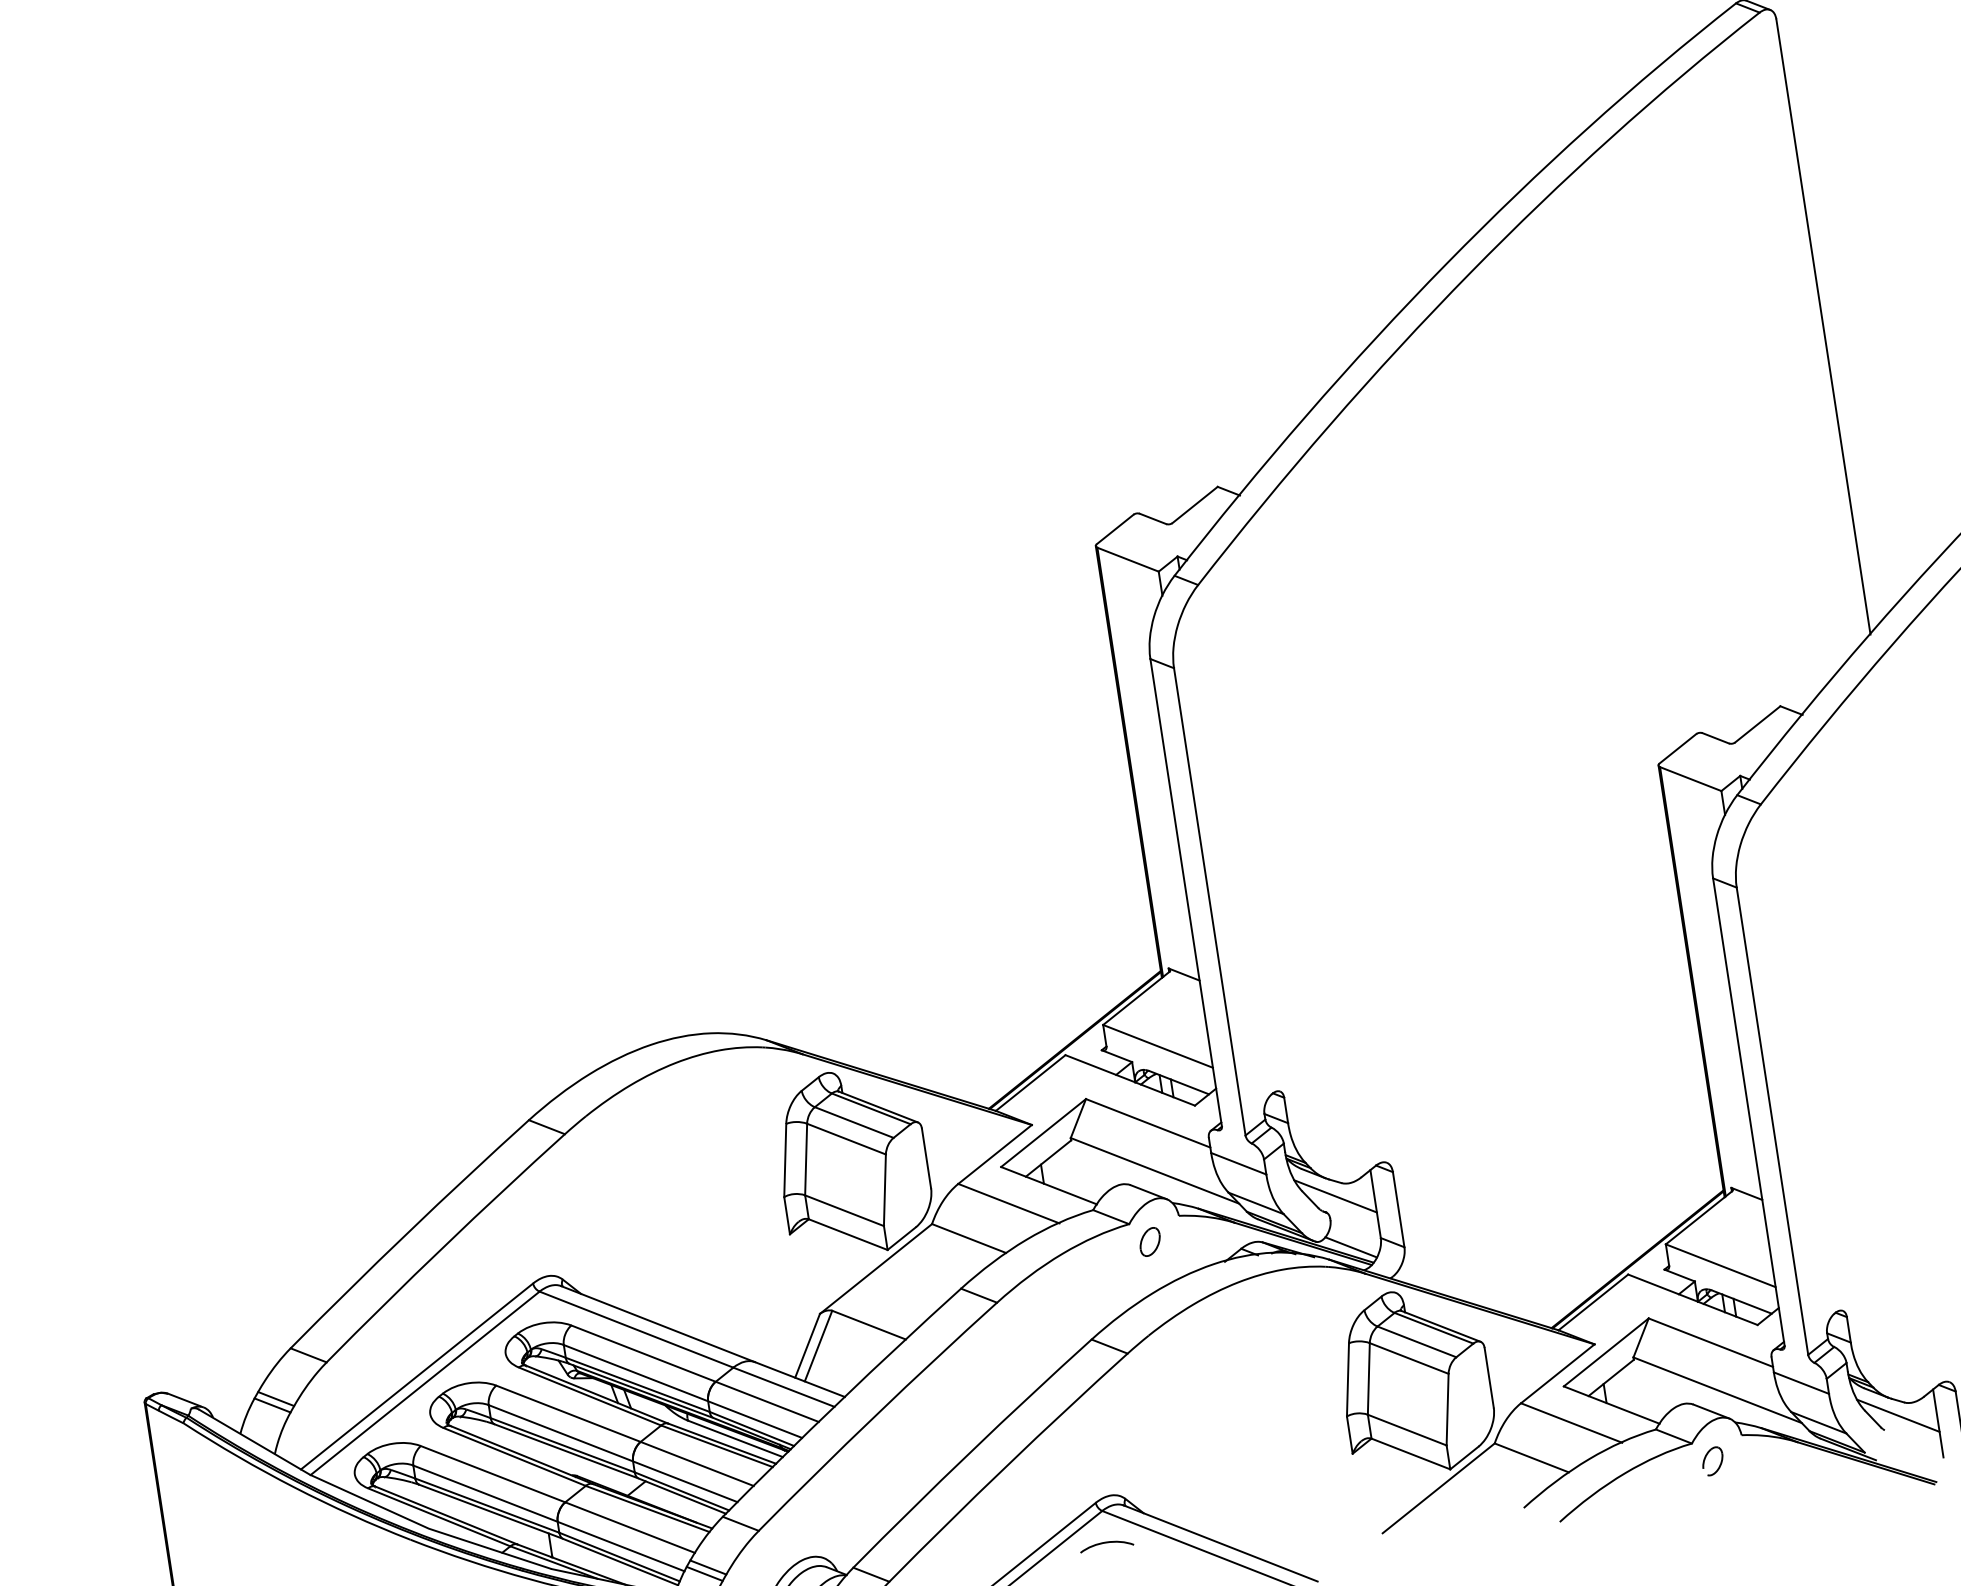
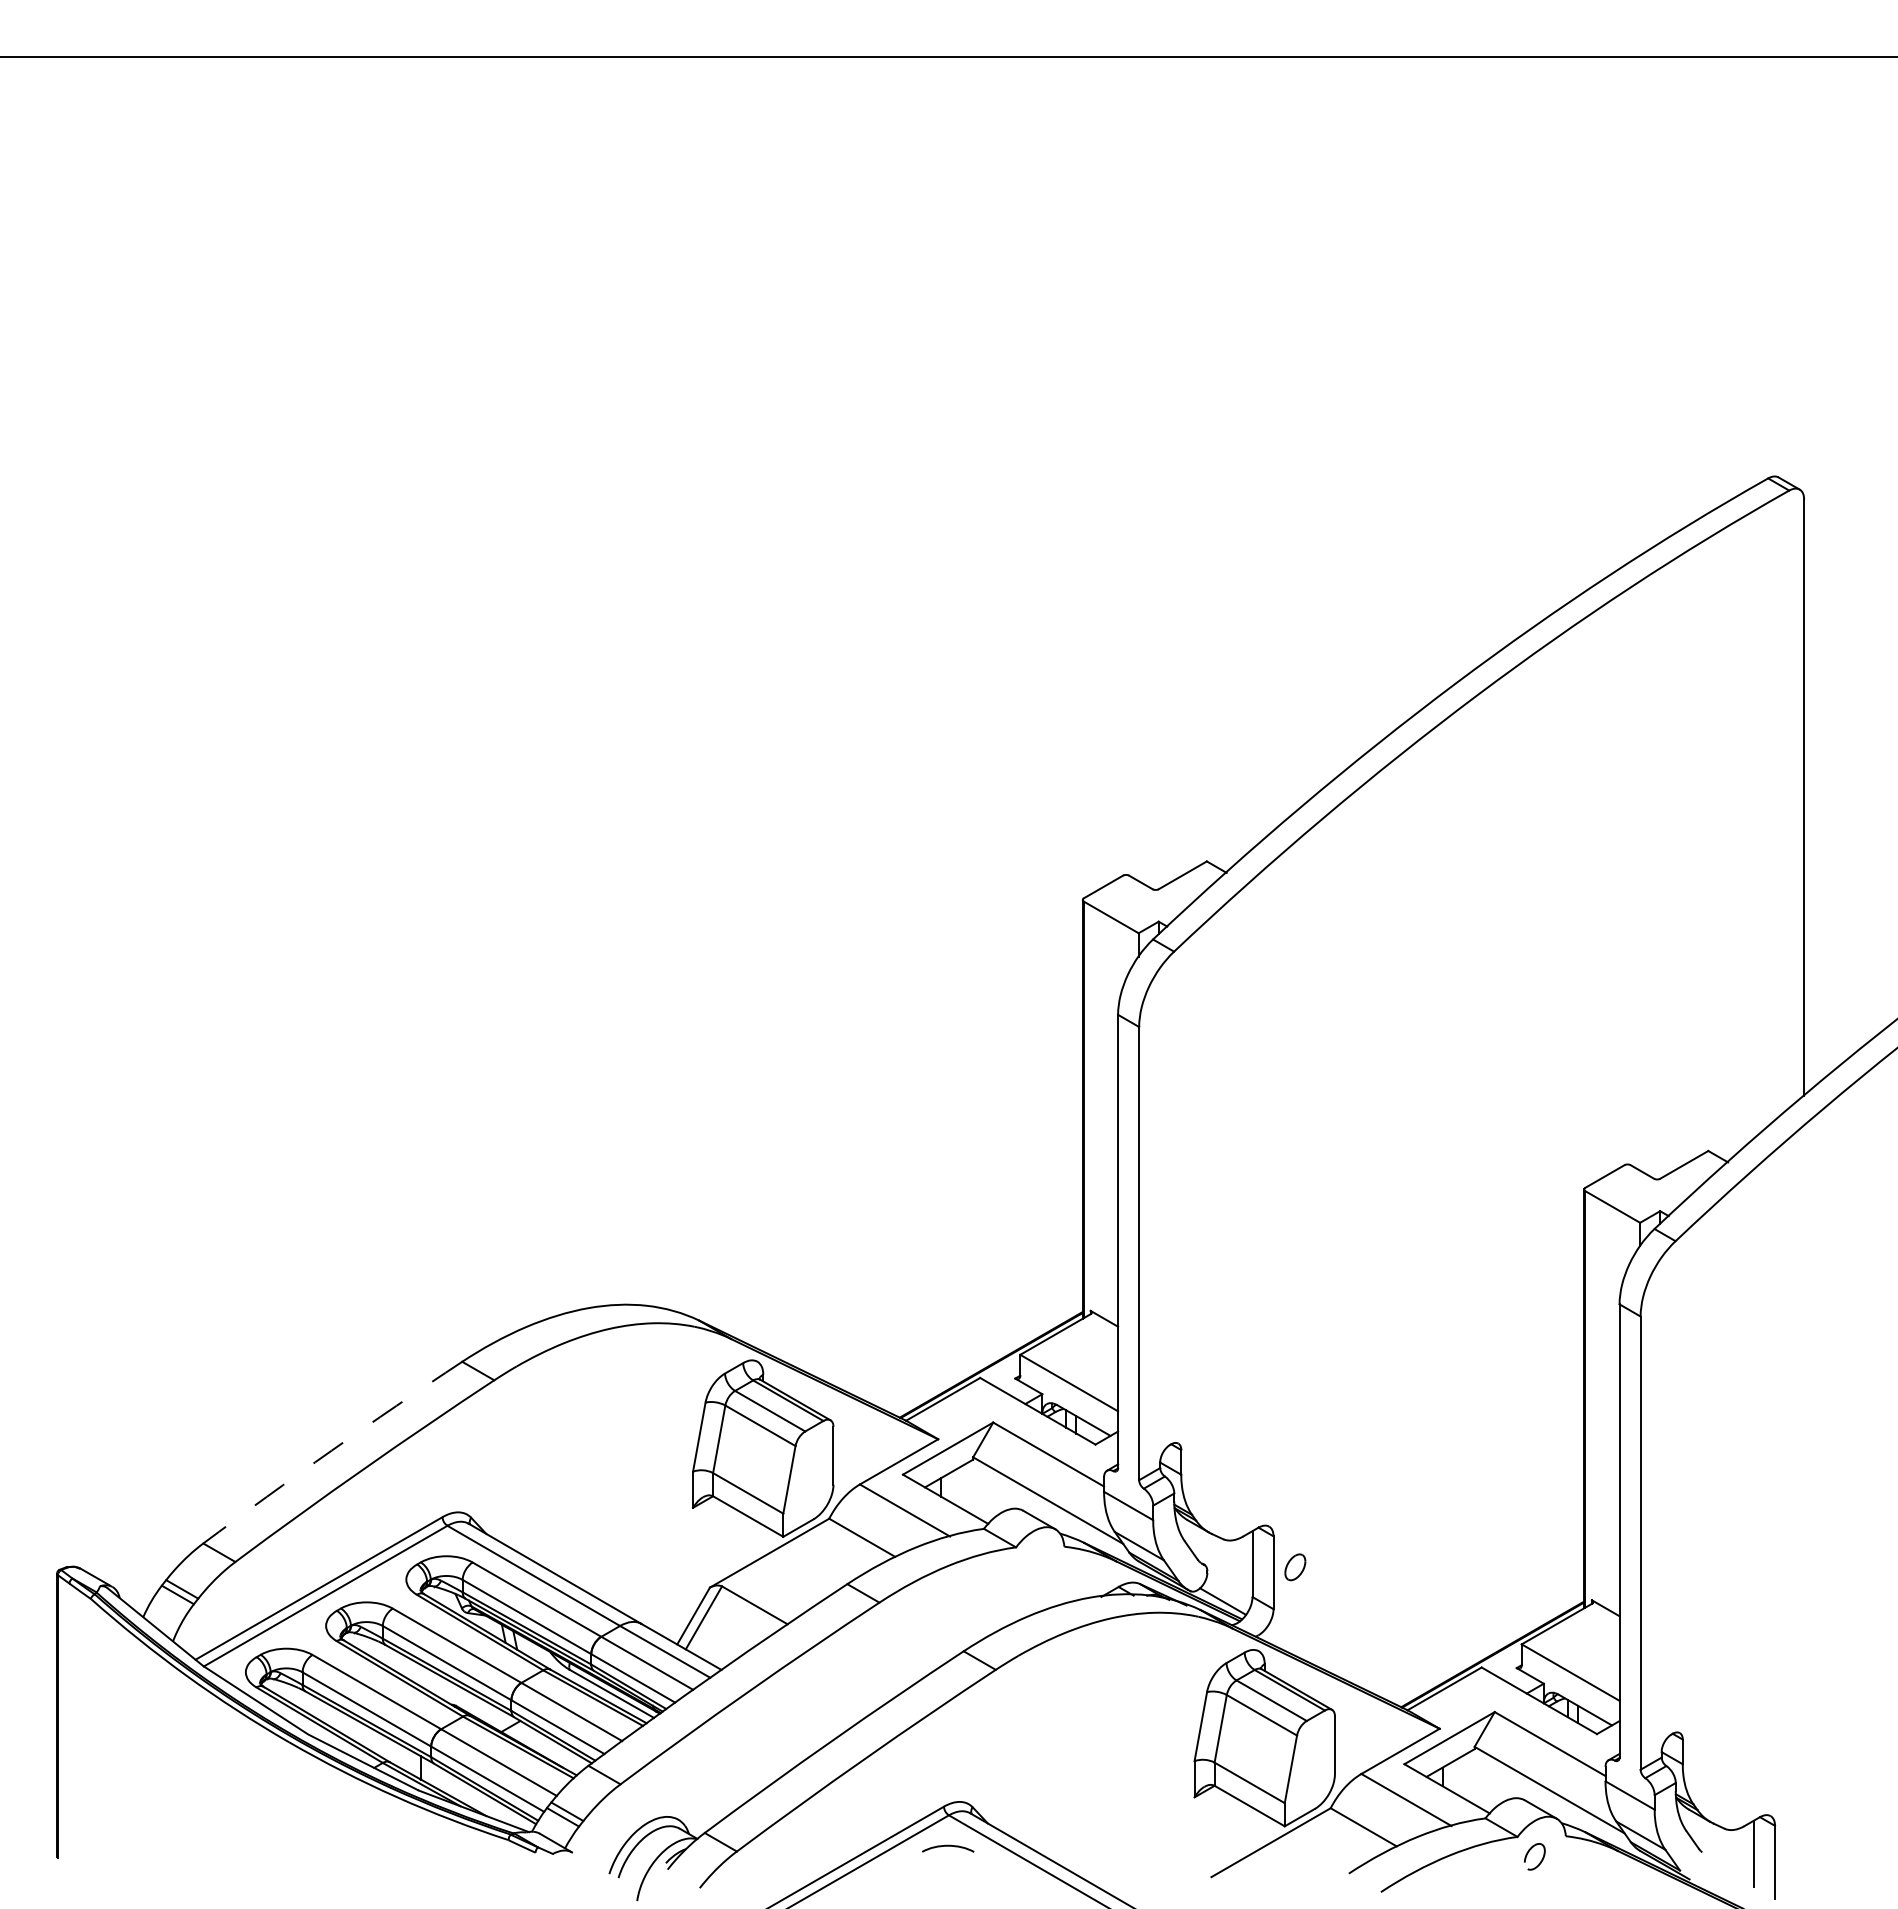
line: (1335, 1195) -> (1215, 1550), removed
arc: (408, 1232) -> (331, 1450), solid -> dashed
part: (1150, 1242) -> (1295, 1567), moved
line: (1897, 1415) -> (1716, 1840), removed

